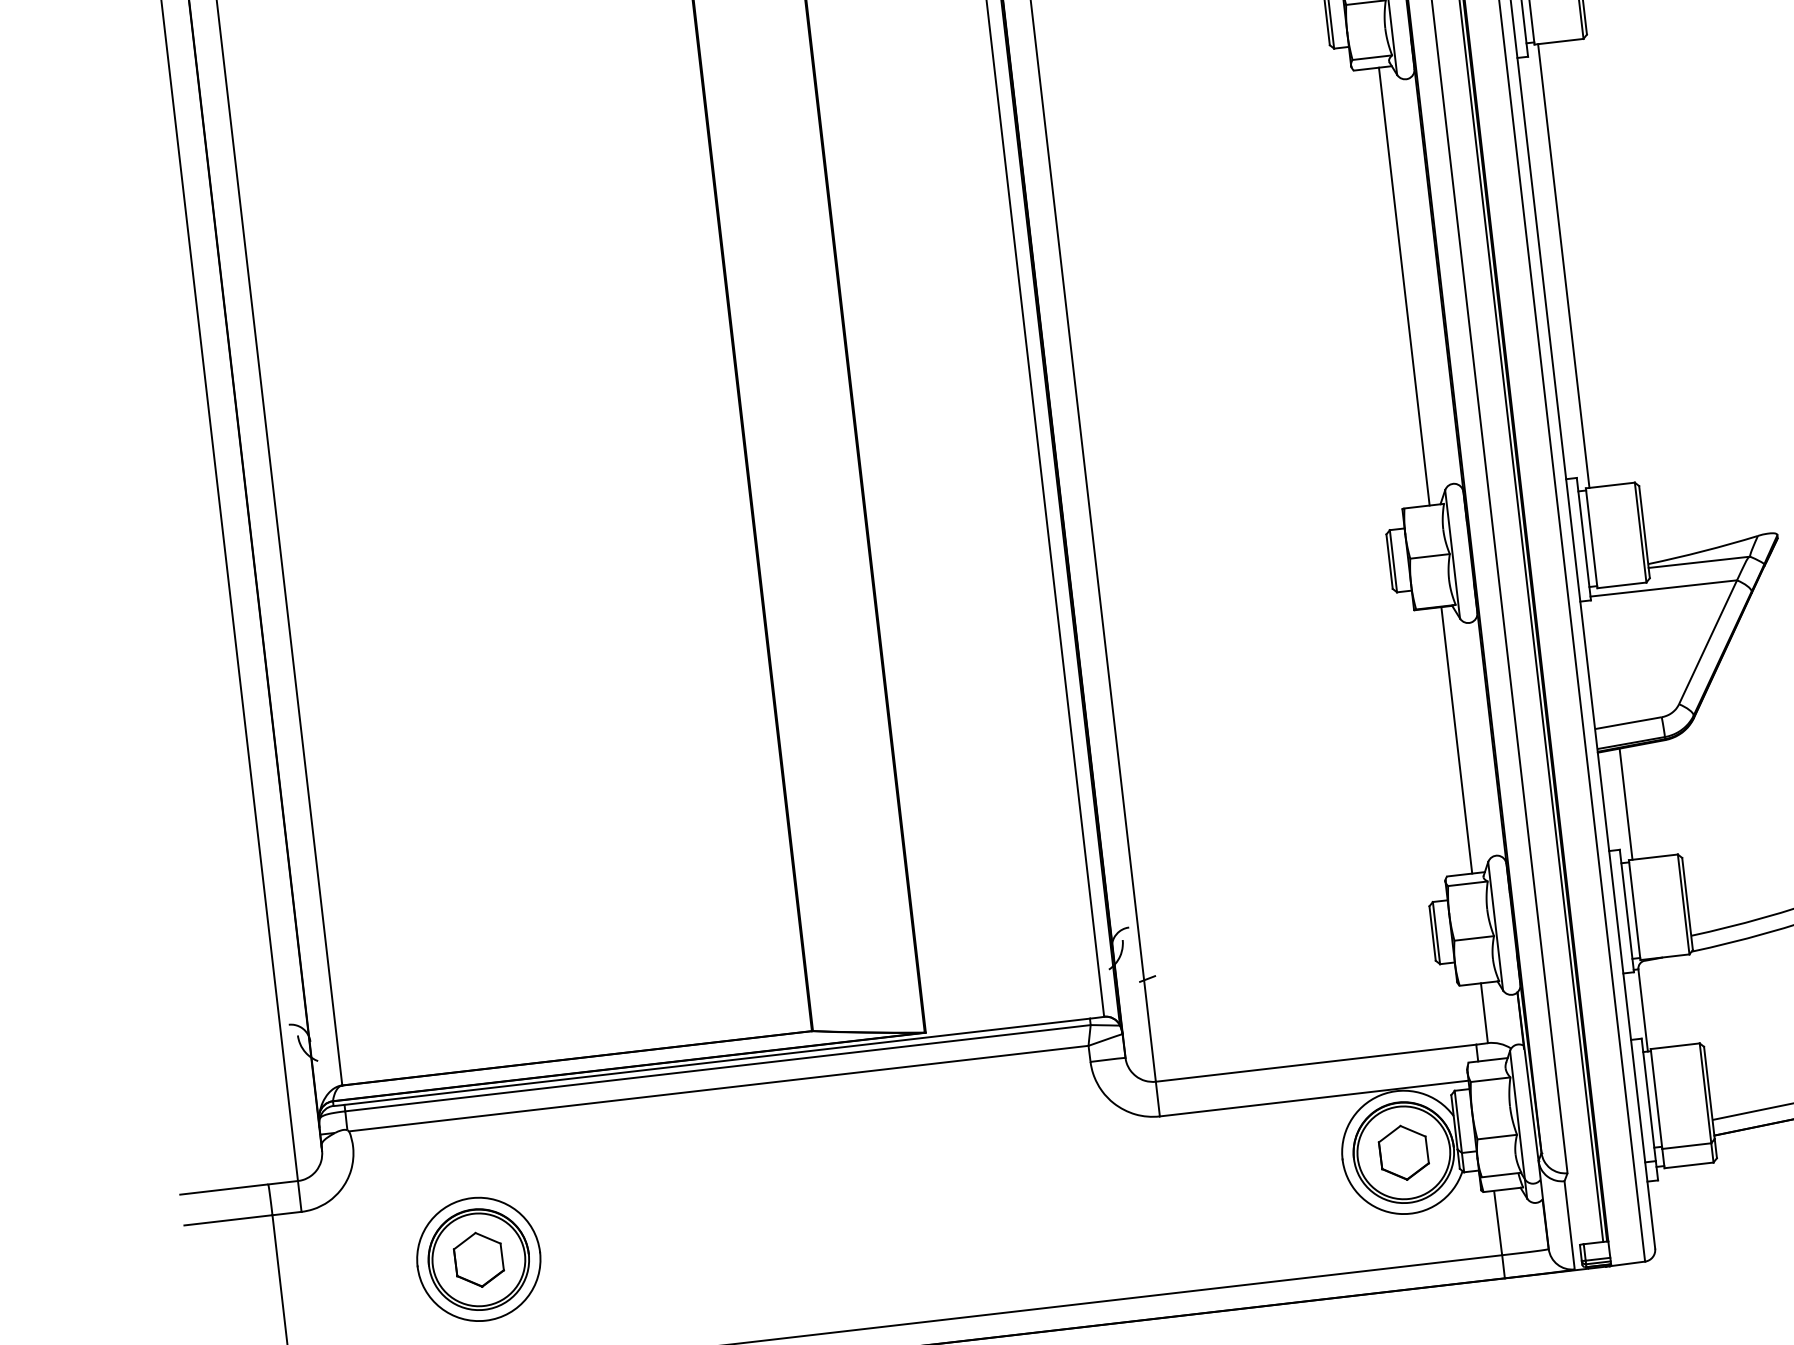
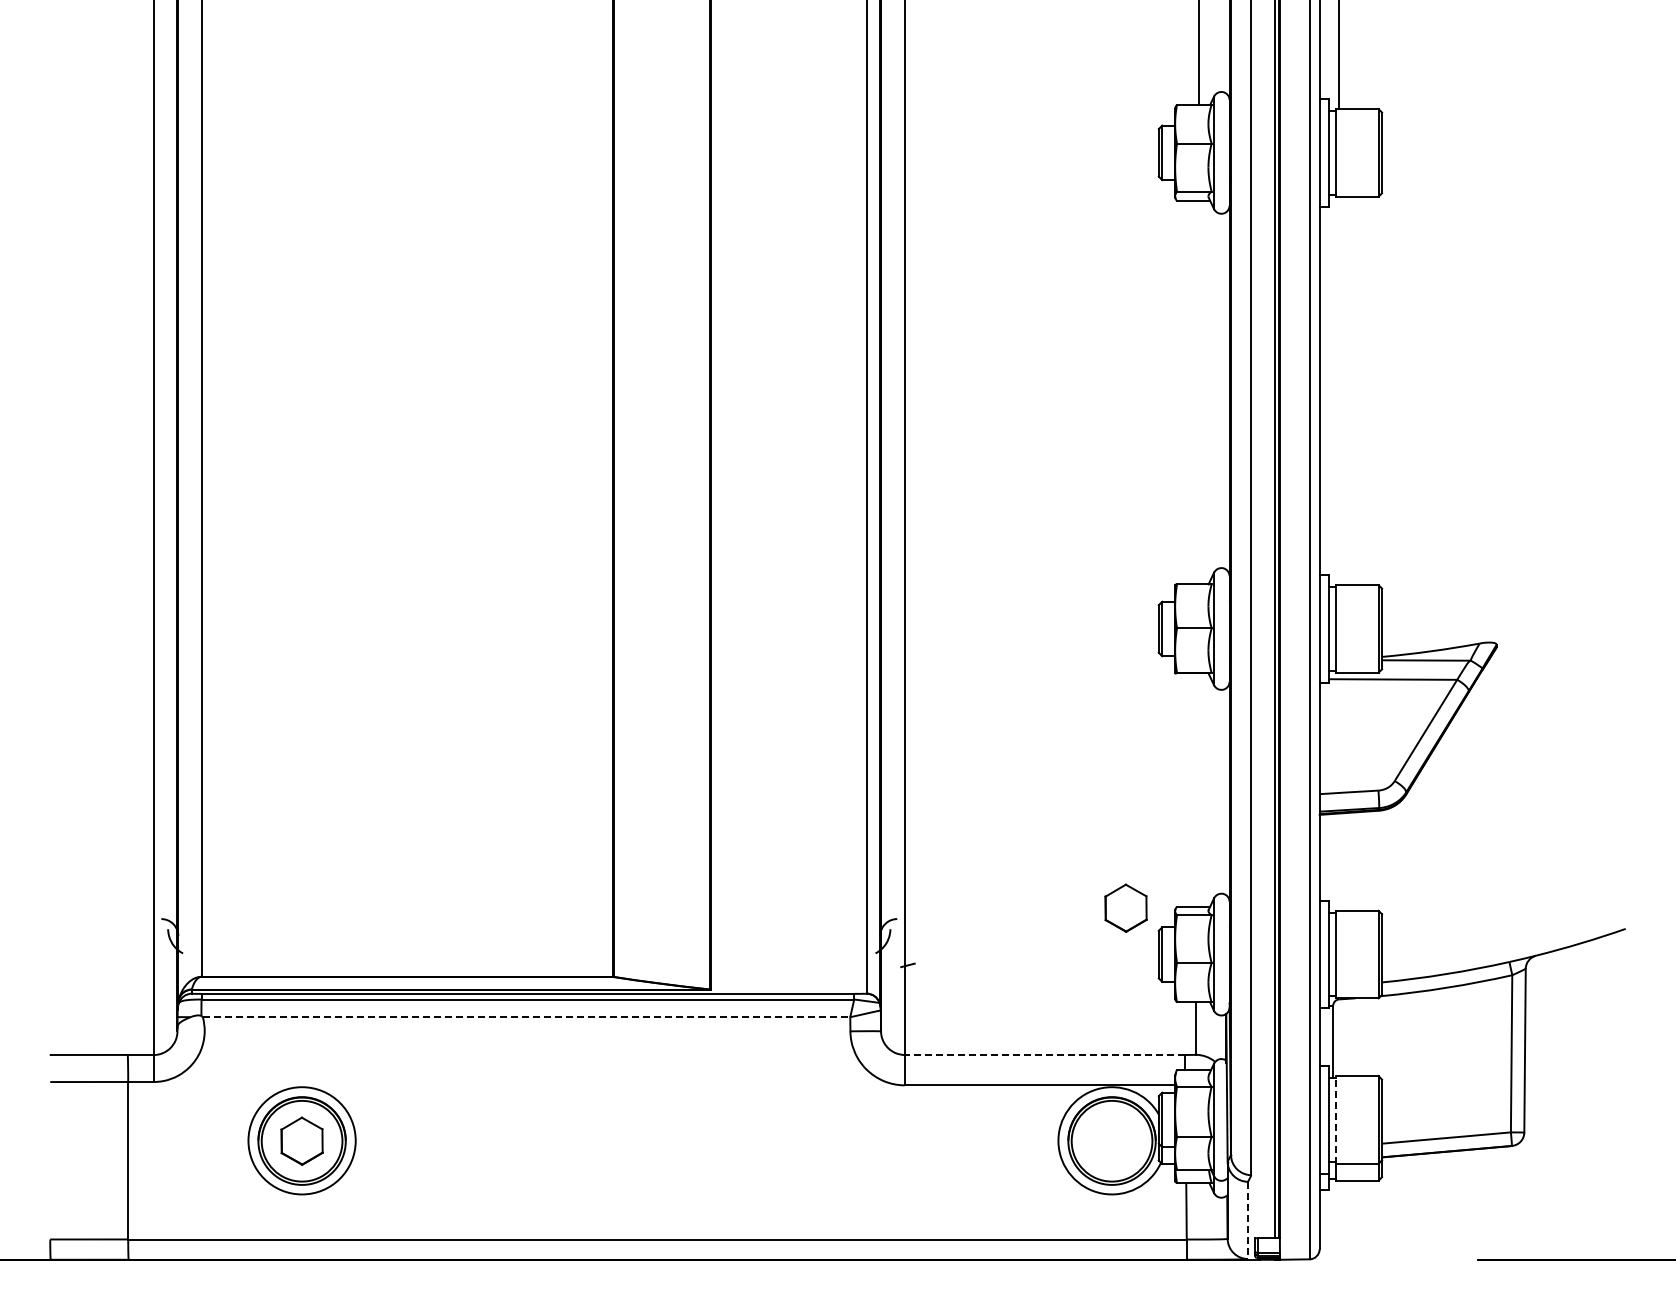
line: (1563, 265) -> (1338, 390), removed
line: (1404, 286) -> (1199, 392), removed
line: (1457, 739) -> (1199, 789), removed
line: (1625, 803) -> (1338, 861), removed
line: (1315, 1063) -> (1044, 1055), solid -> dashed
line: (718, 1088) -> (526, 1017), solid -> dashed
line: (1656, 1098) -> (1335, 1119), solid -> dashed
part: (1403, 1152) -> (1125, 907), moved
line: (1570, 1225) -> (1248, 1220), solid -> dashed

